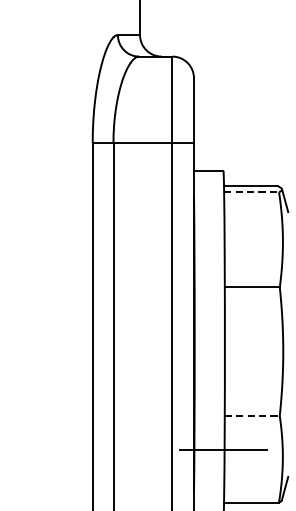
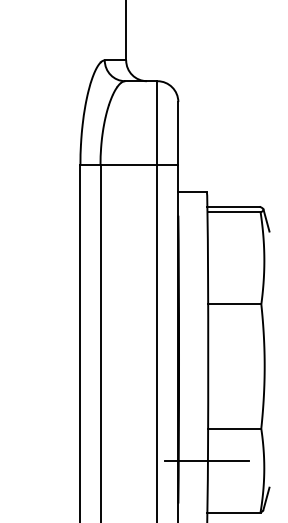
line: (252, 192) -> (234, 212), dashed -> solid
line: (252, 415) -> (234, 428), dashed -> solid

